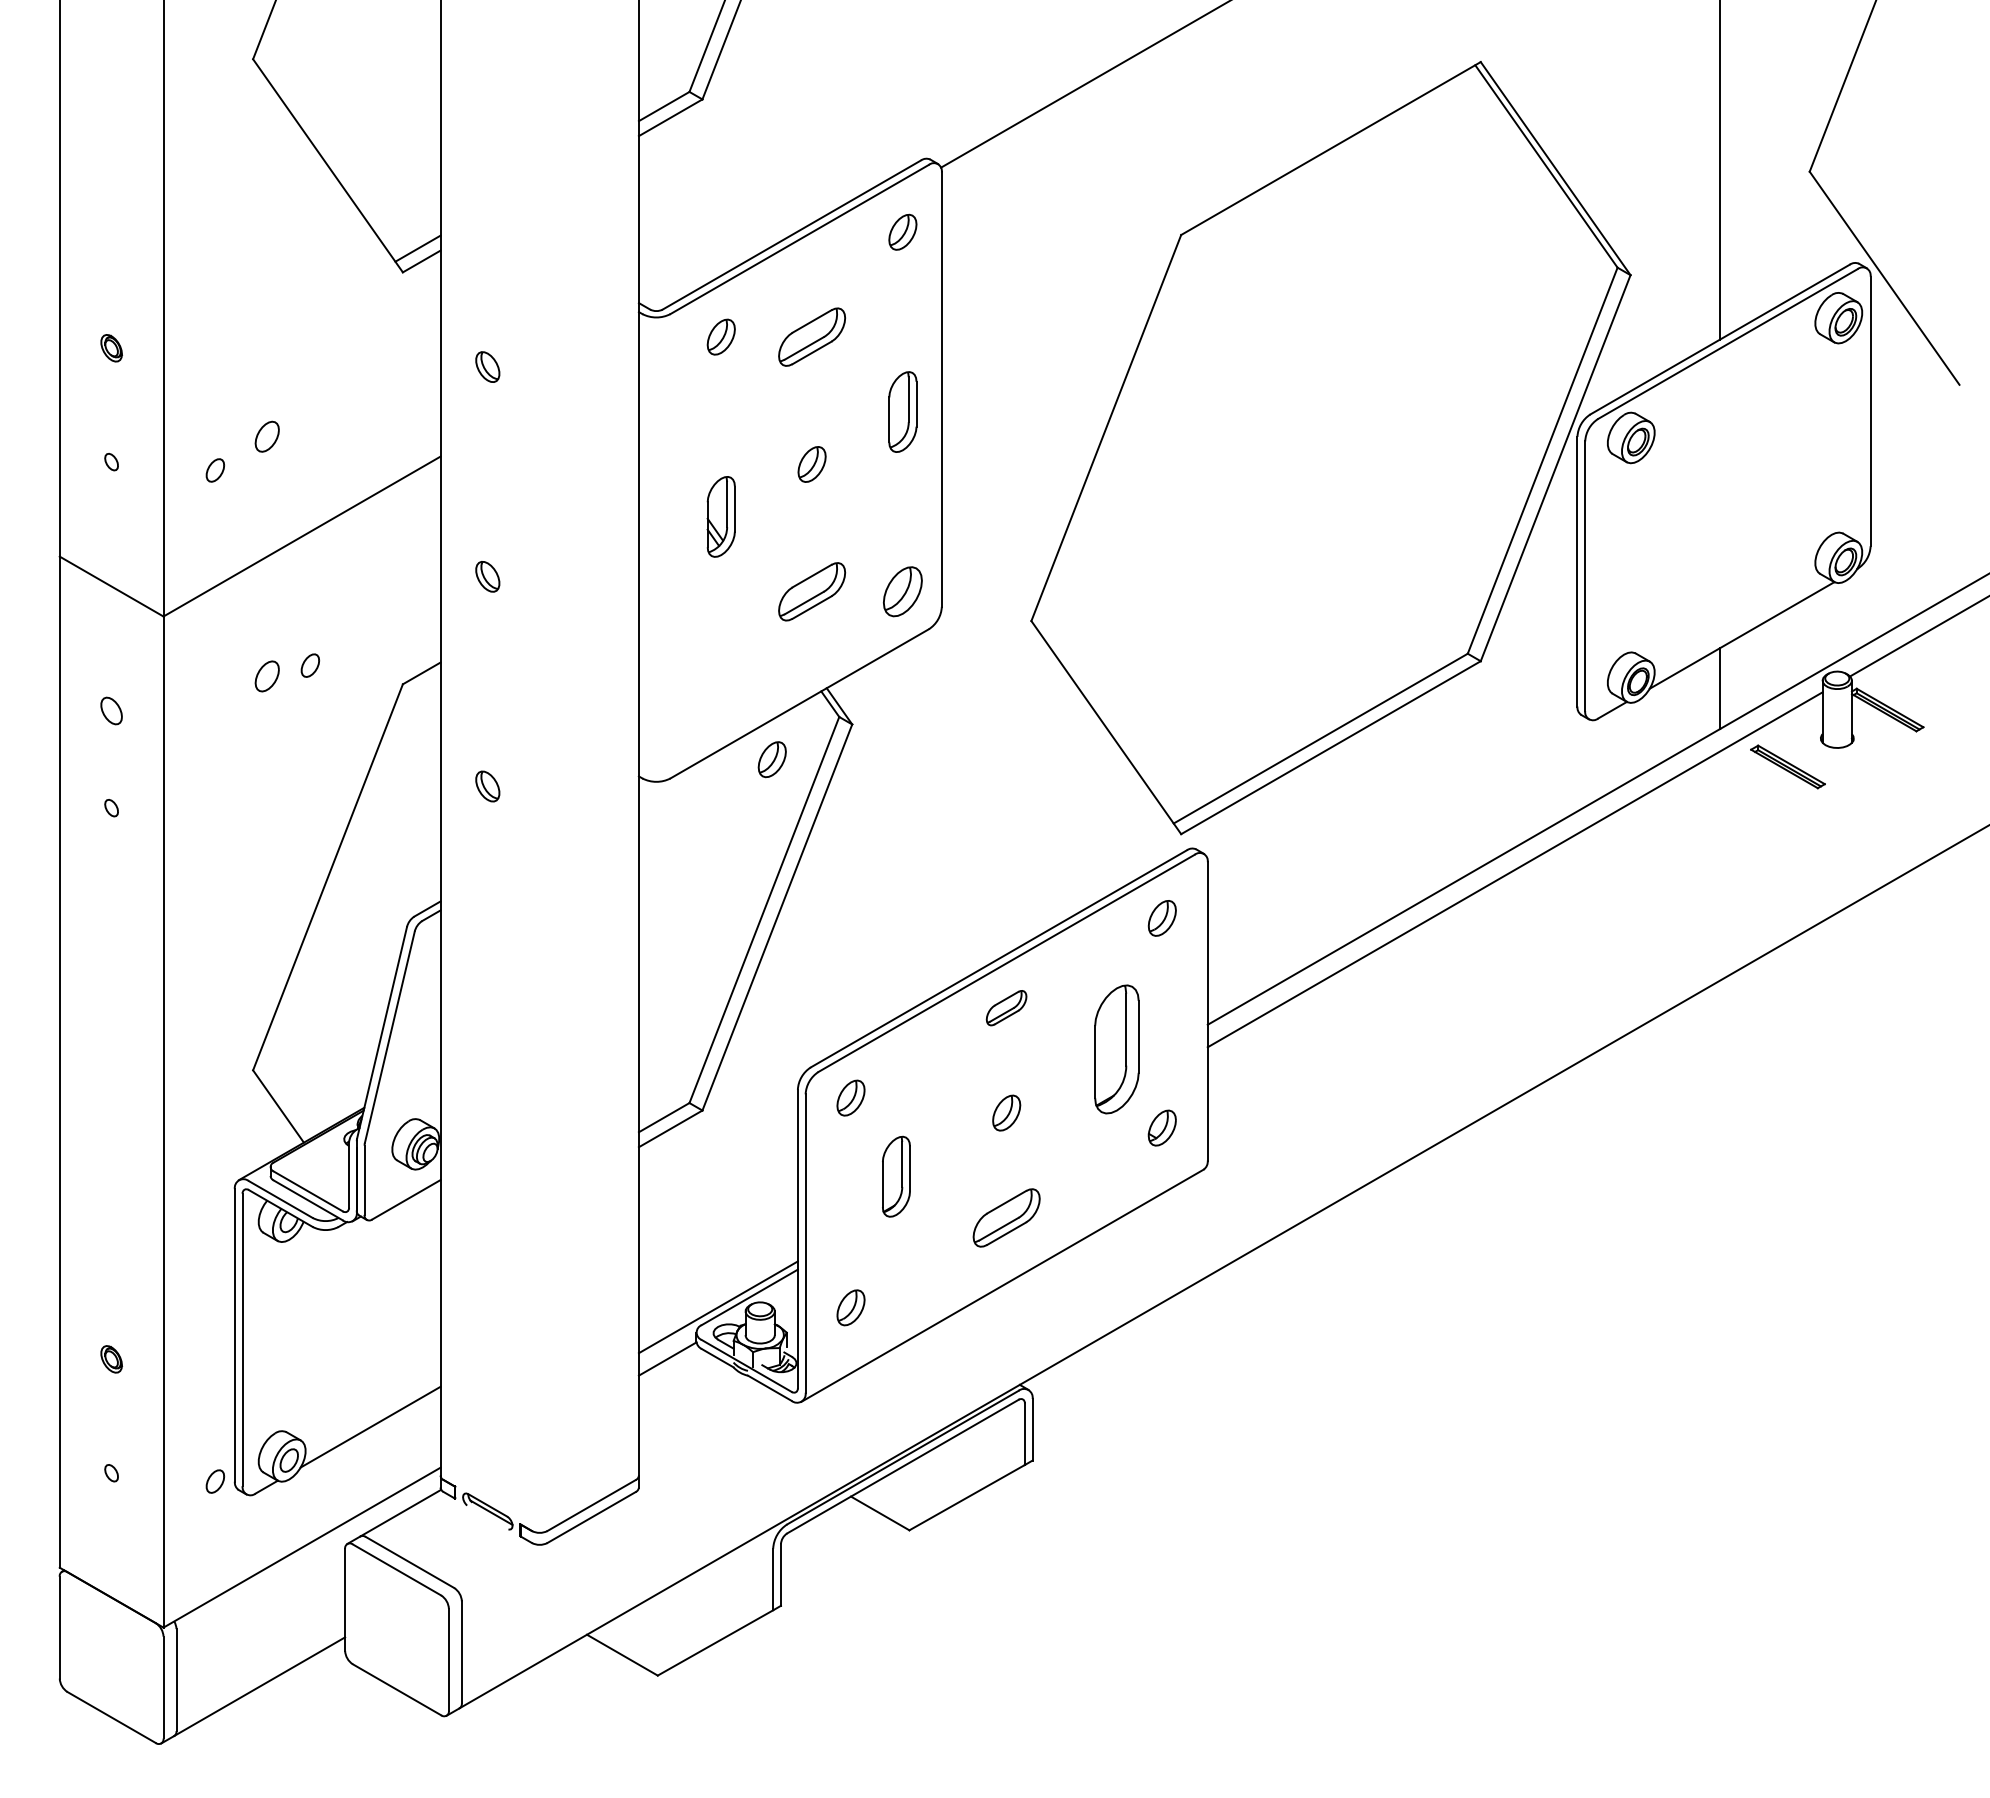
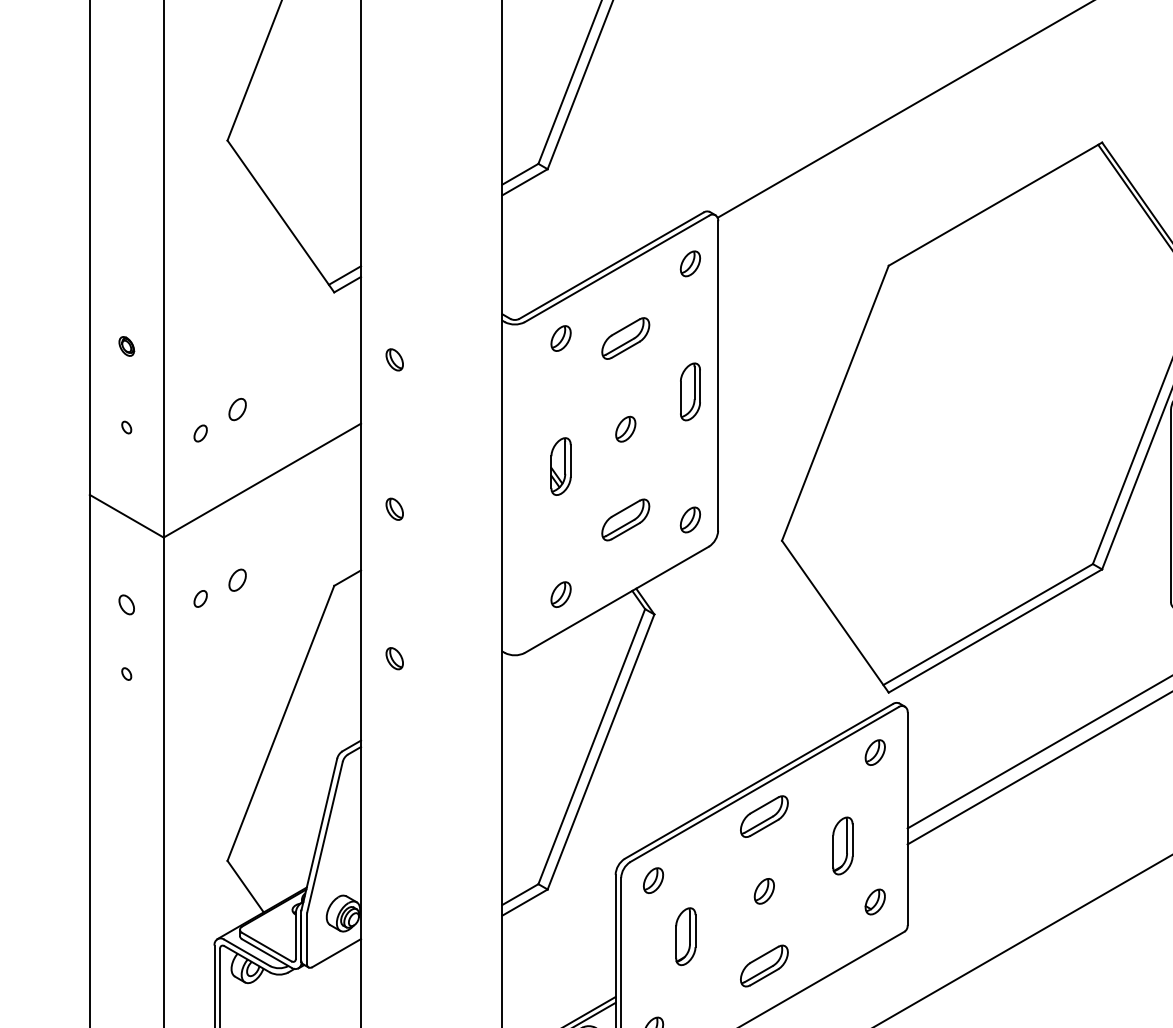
part: (902, 591) -> (690, 519), size x0.71
part: (310, 665) -> (200, 598), moved
part: (771, 759) -> (560, 594), moved
part: (1006, 1007) -> (764, 816), size x1.67
part: (1116, 1049) -> (842, 846), size x0.62

